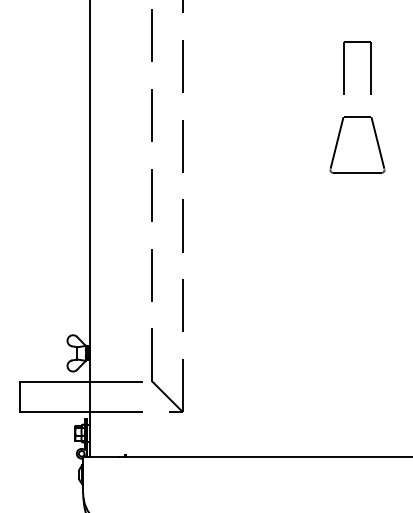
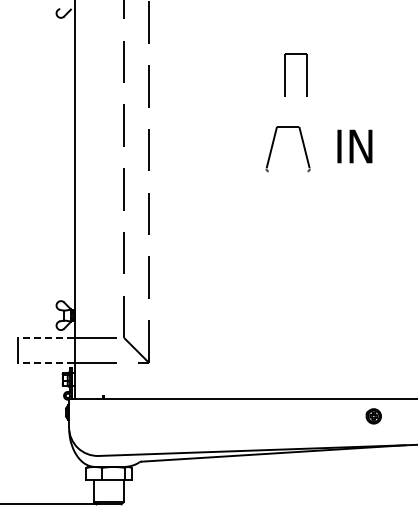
part: (344, 67) -> (285, 74), moved
line: (356, 172) -> (287, 171), removed
line: (54, 382) -> (46, 338), solid -> dashed
line: (54, 412) -> (46, 362), solid -> dashed

